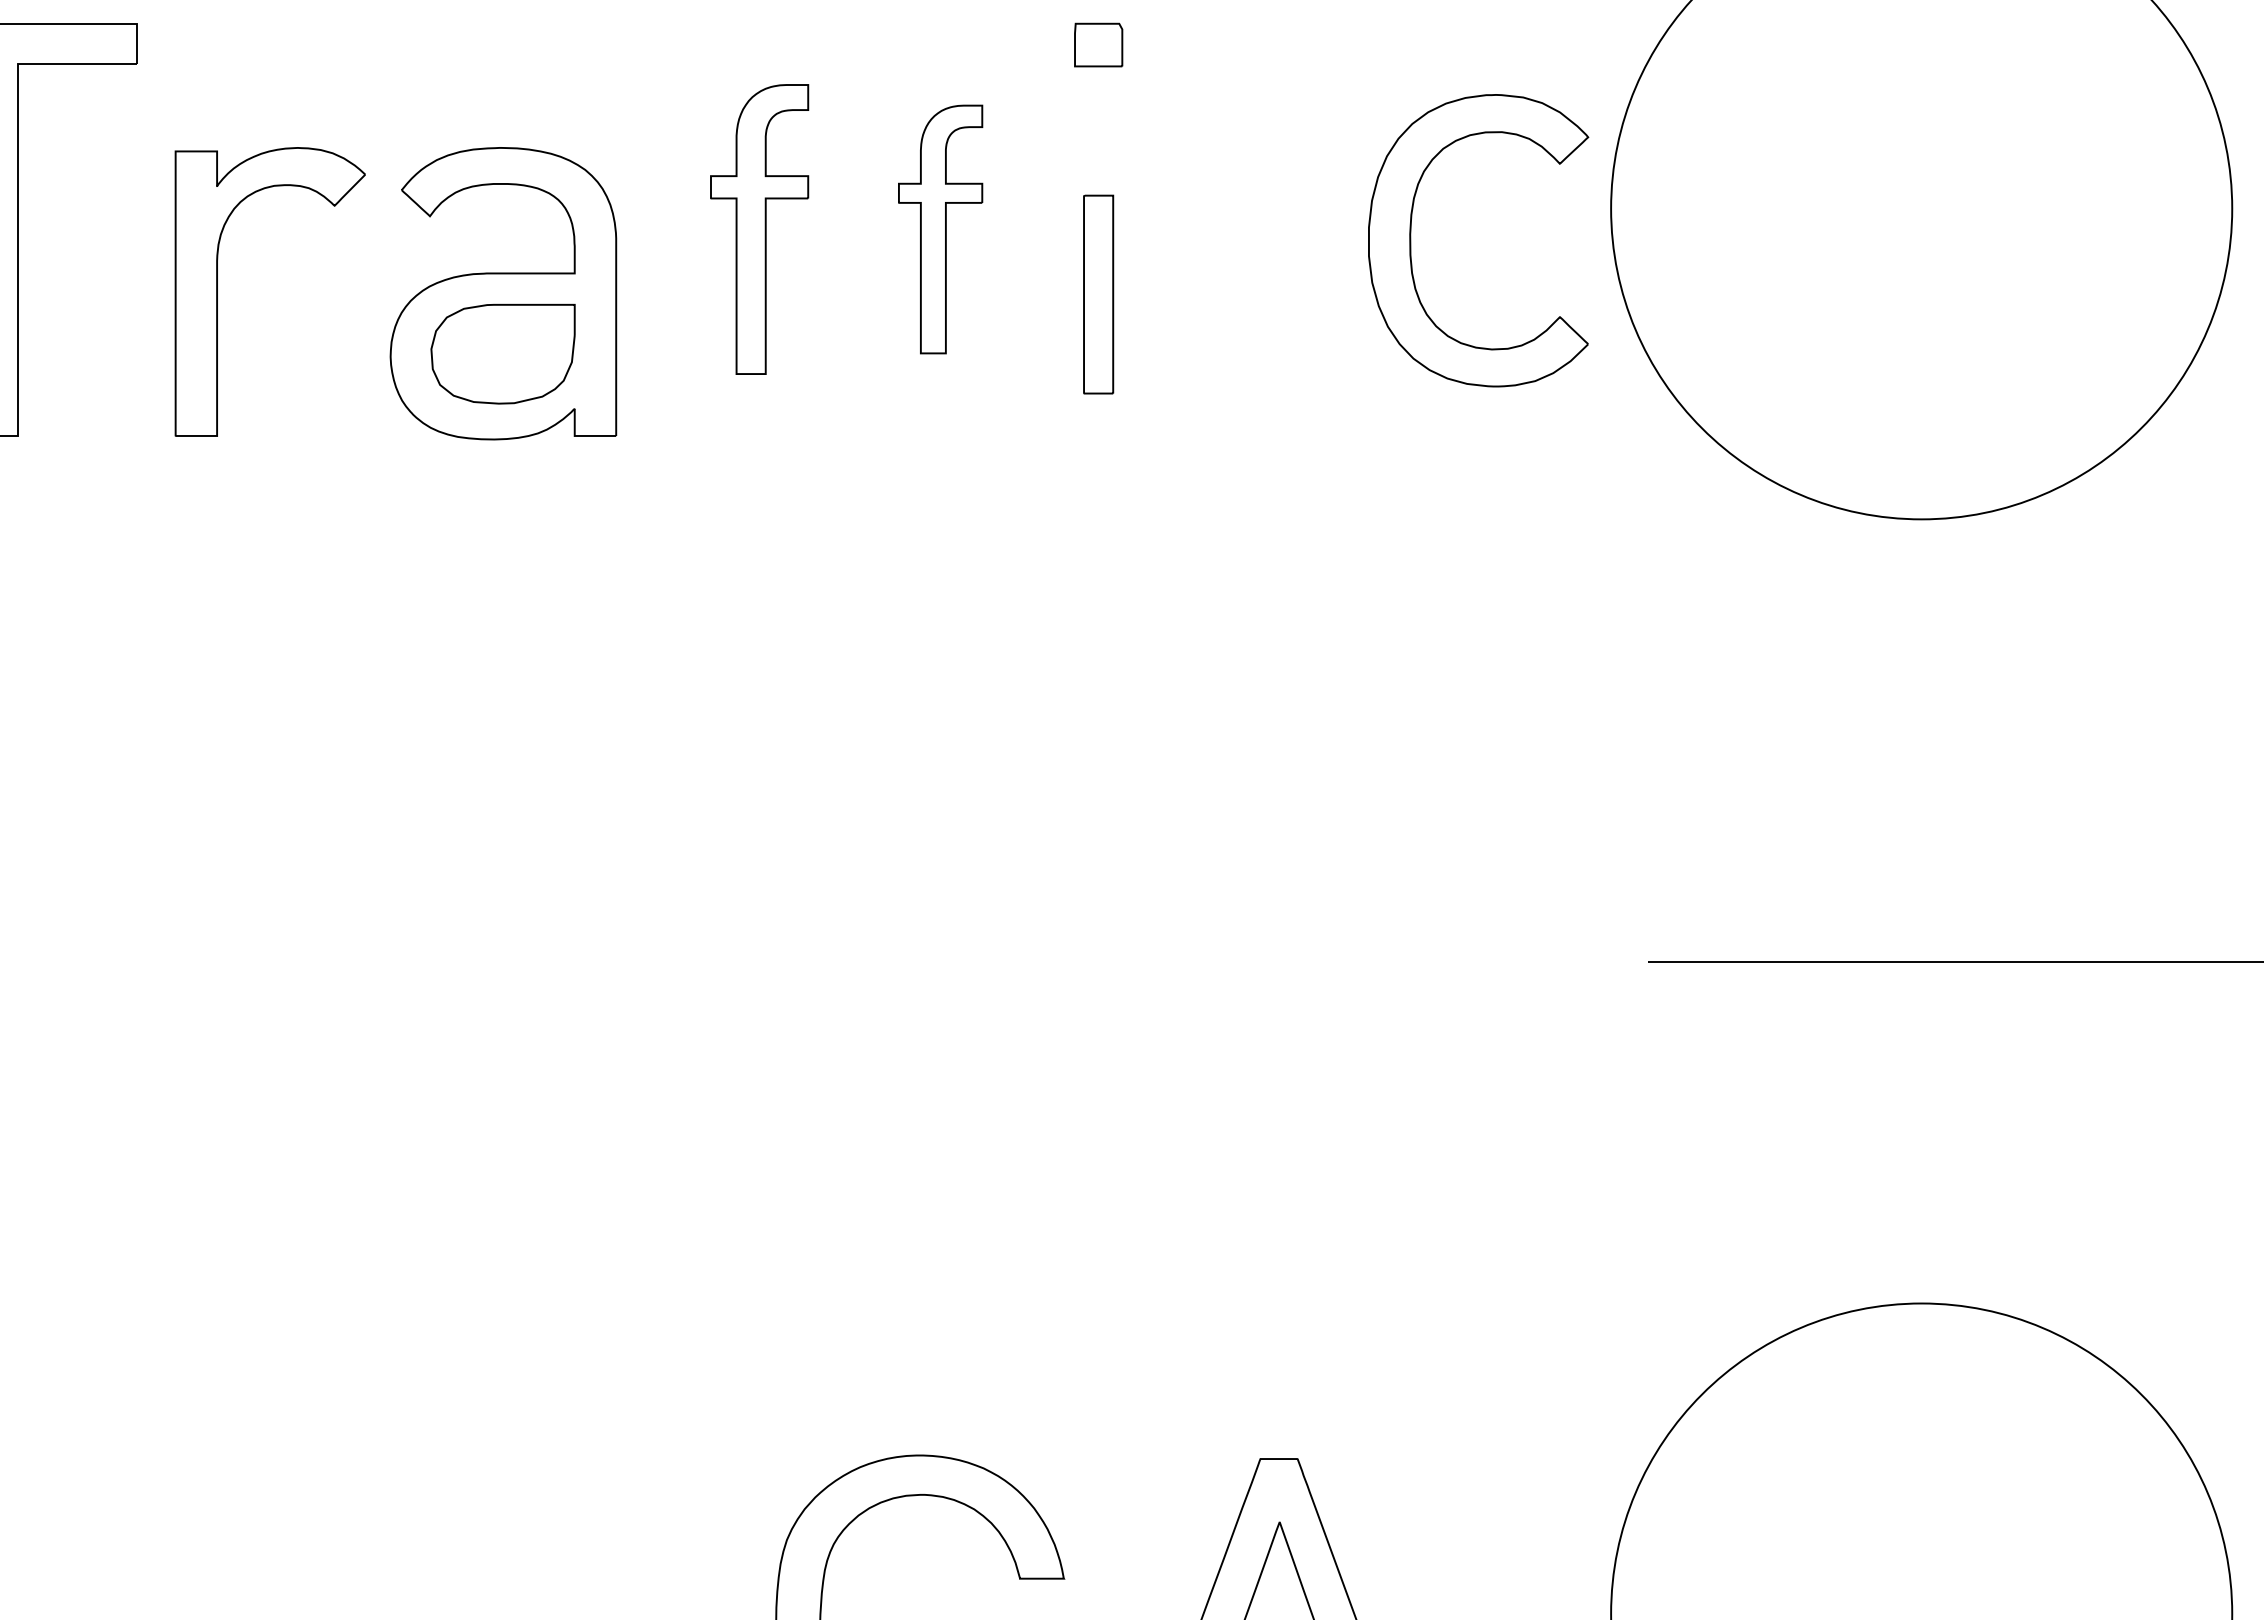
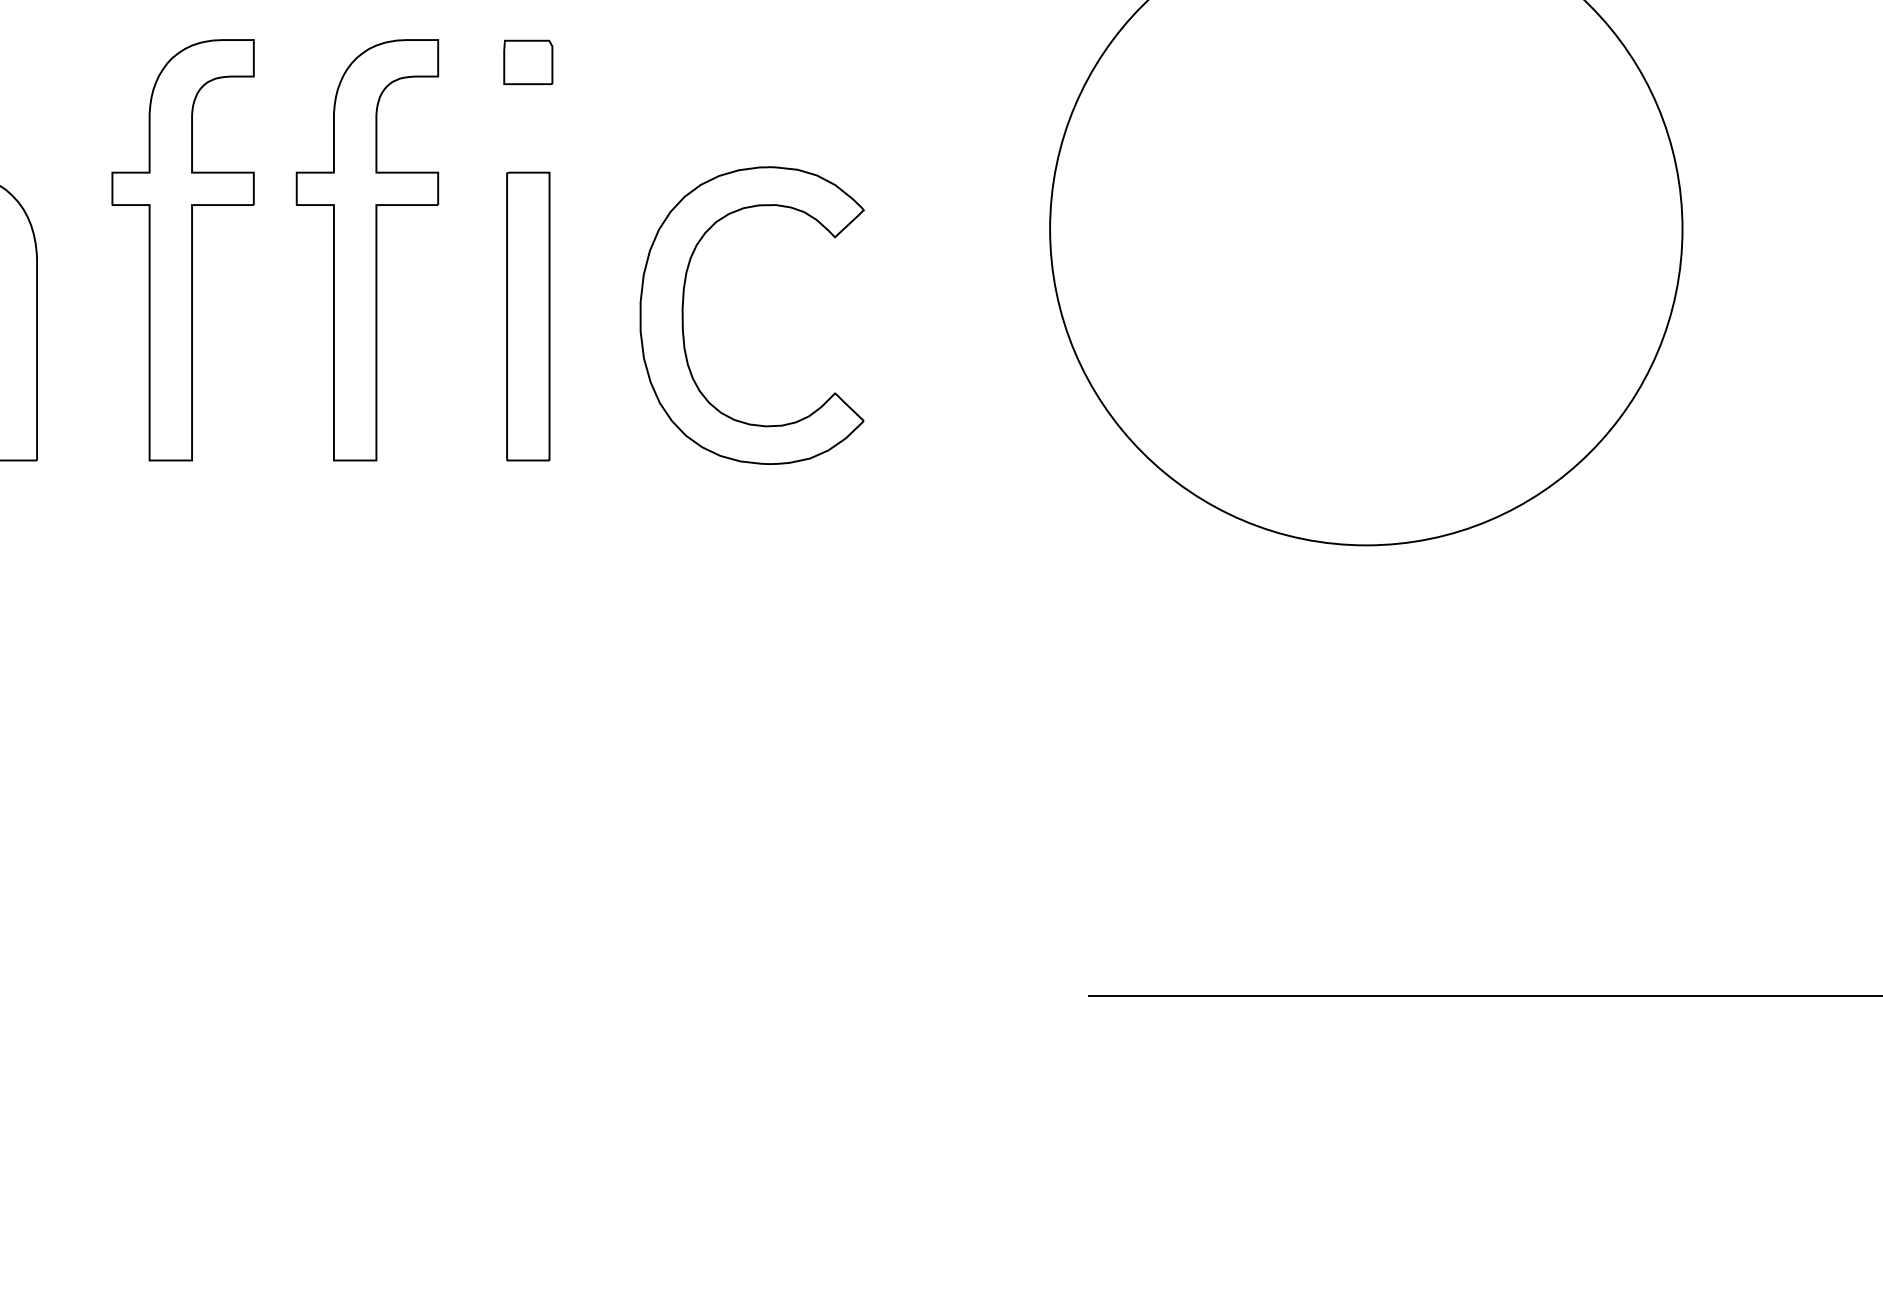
part: (759, 229) -> (182, 250), size x1.43
part: (940, 229) -> (367, 250), size x1.67
part: (1411, 240) -> (683, 315), moved
part: (1098, 294) -> (528, 316), size x1.43

